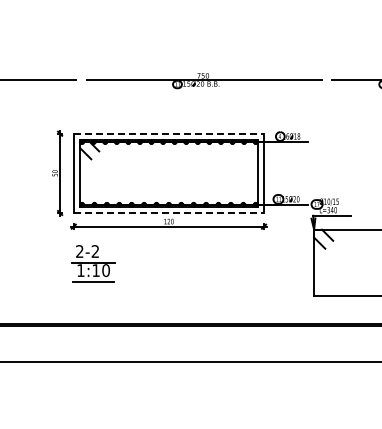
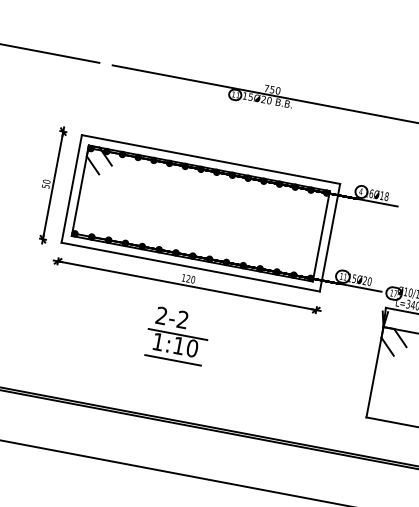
line: (169, 133) -> (211, 159), dashed -> solid
line: (169, 213) -> (191, 267), dashed -> solid
part: (93, 263) -> (177, 335), moved

